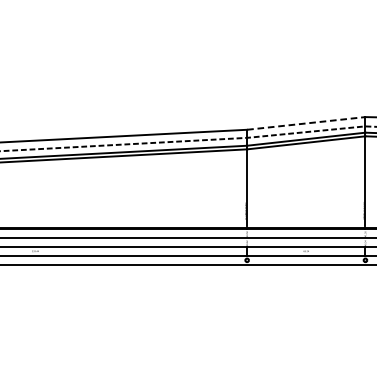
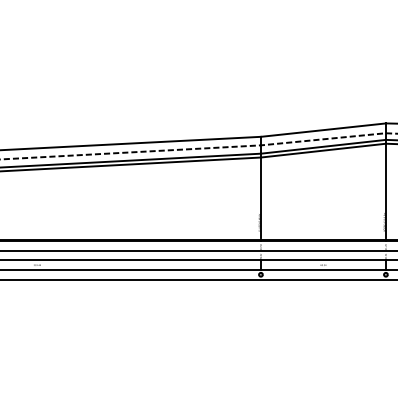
line: (306, 123) -> (323, 130), dashed -> solid

